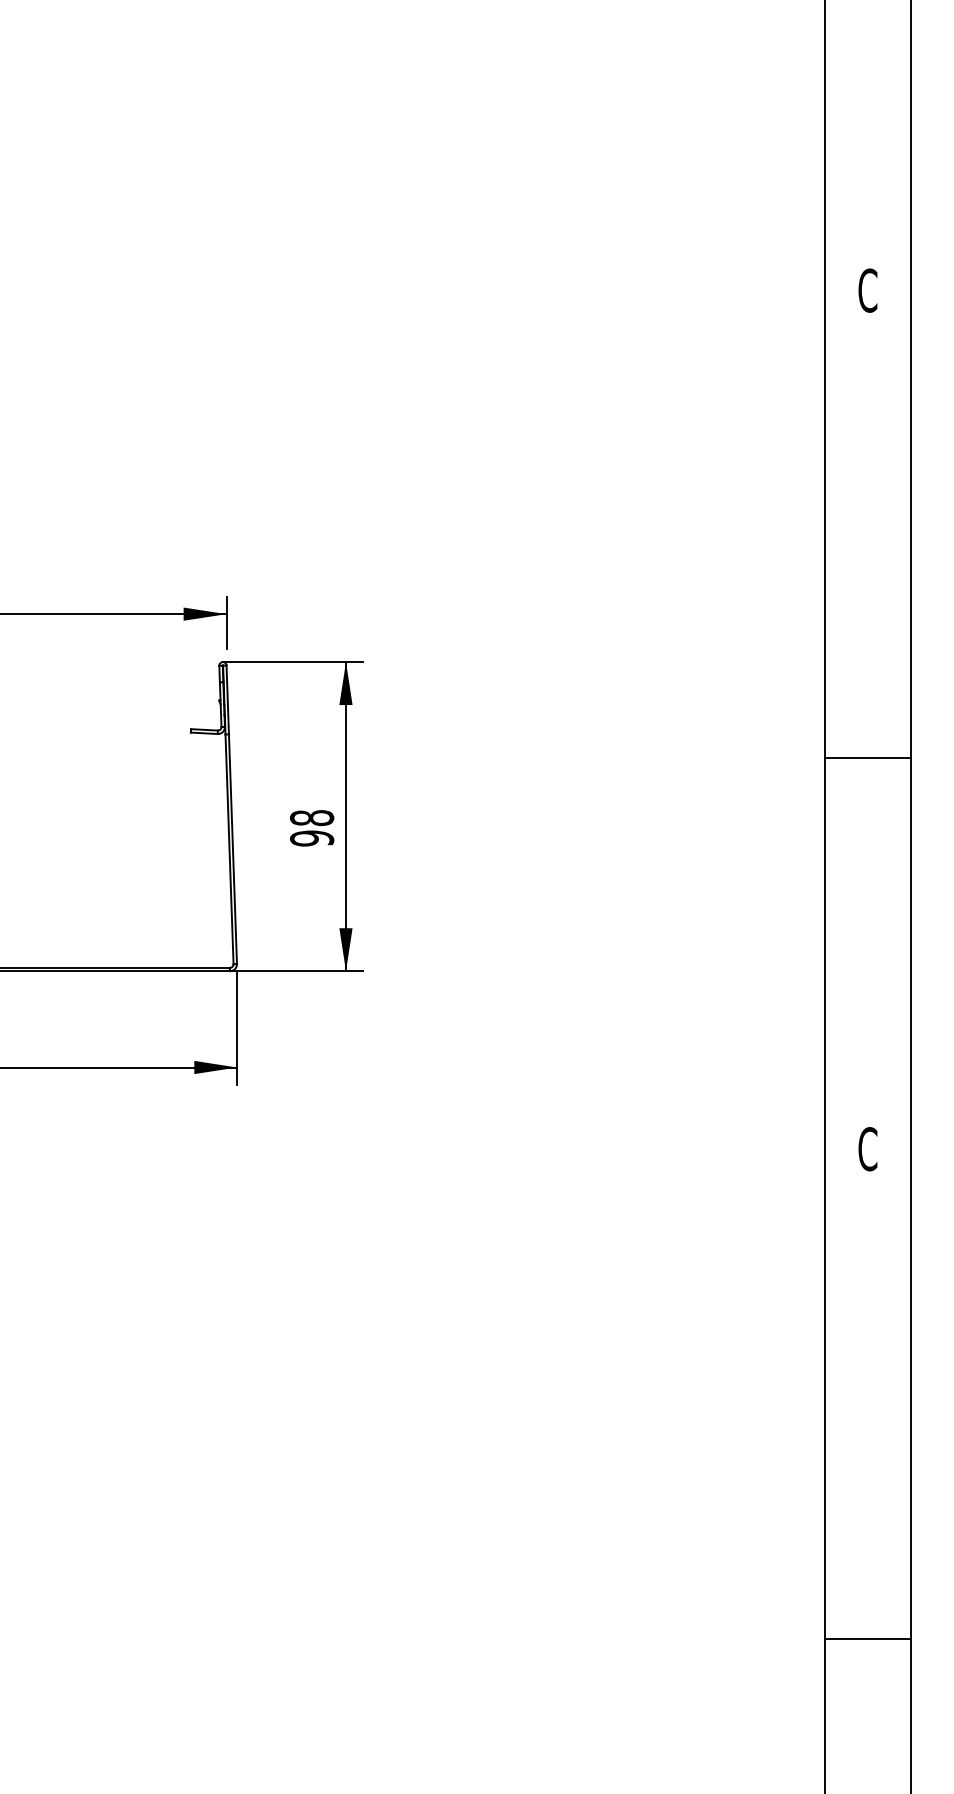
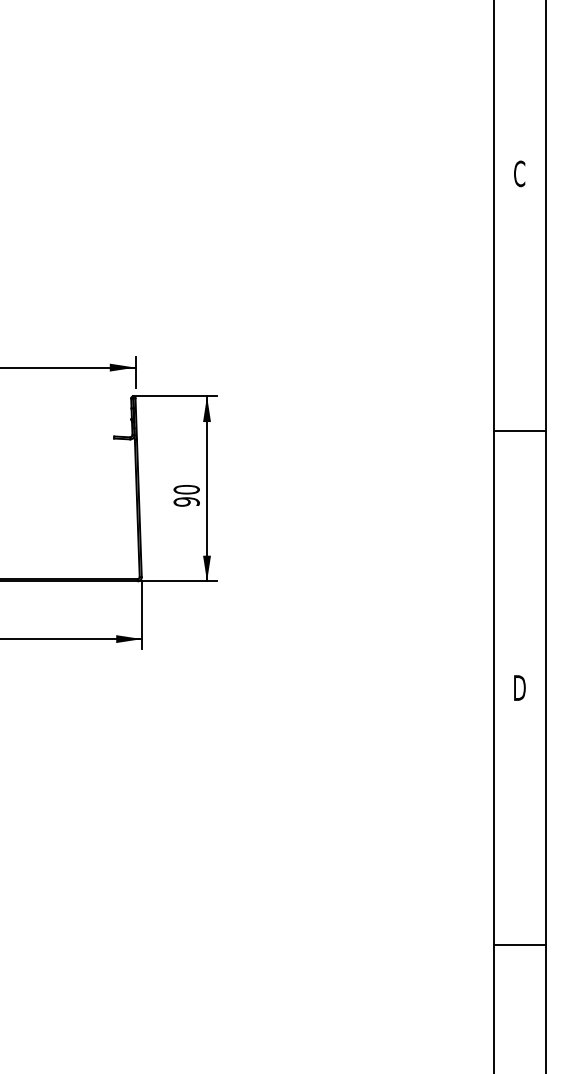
line: (867, 757) -> (519, 430), moved
text: (311, 817) -> (186, 489), 98 -> 90
text: (867, 1148) -> (519, 687), C -> D
line: (867, 1639) -> (519, 945), moved

